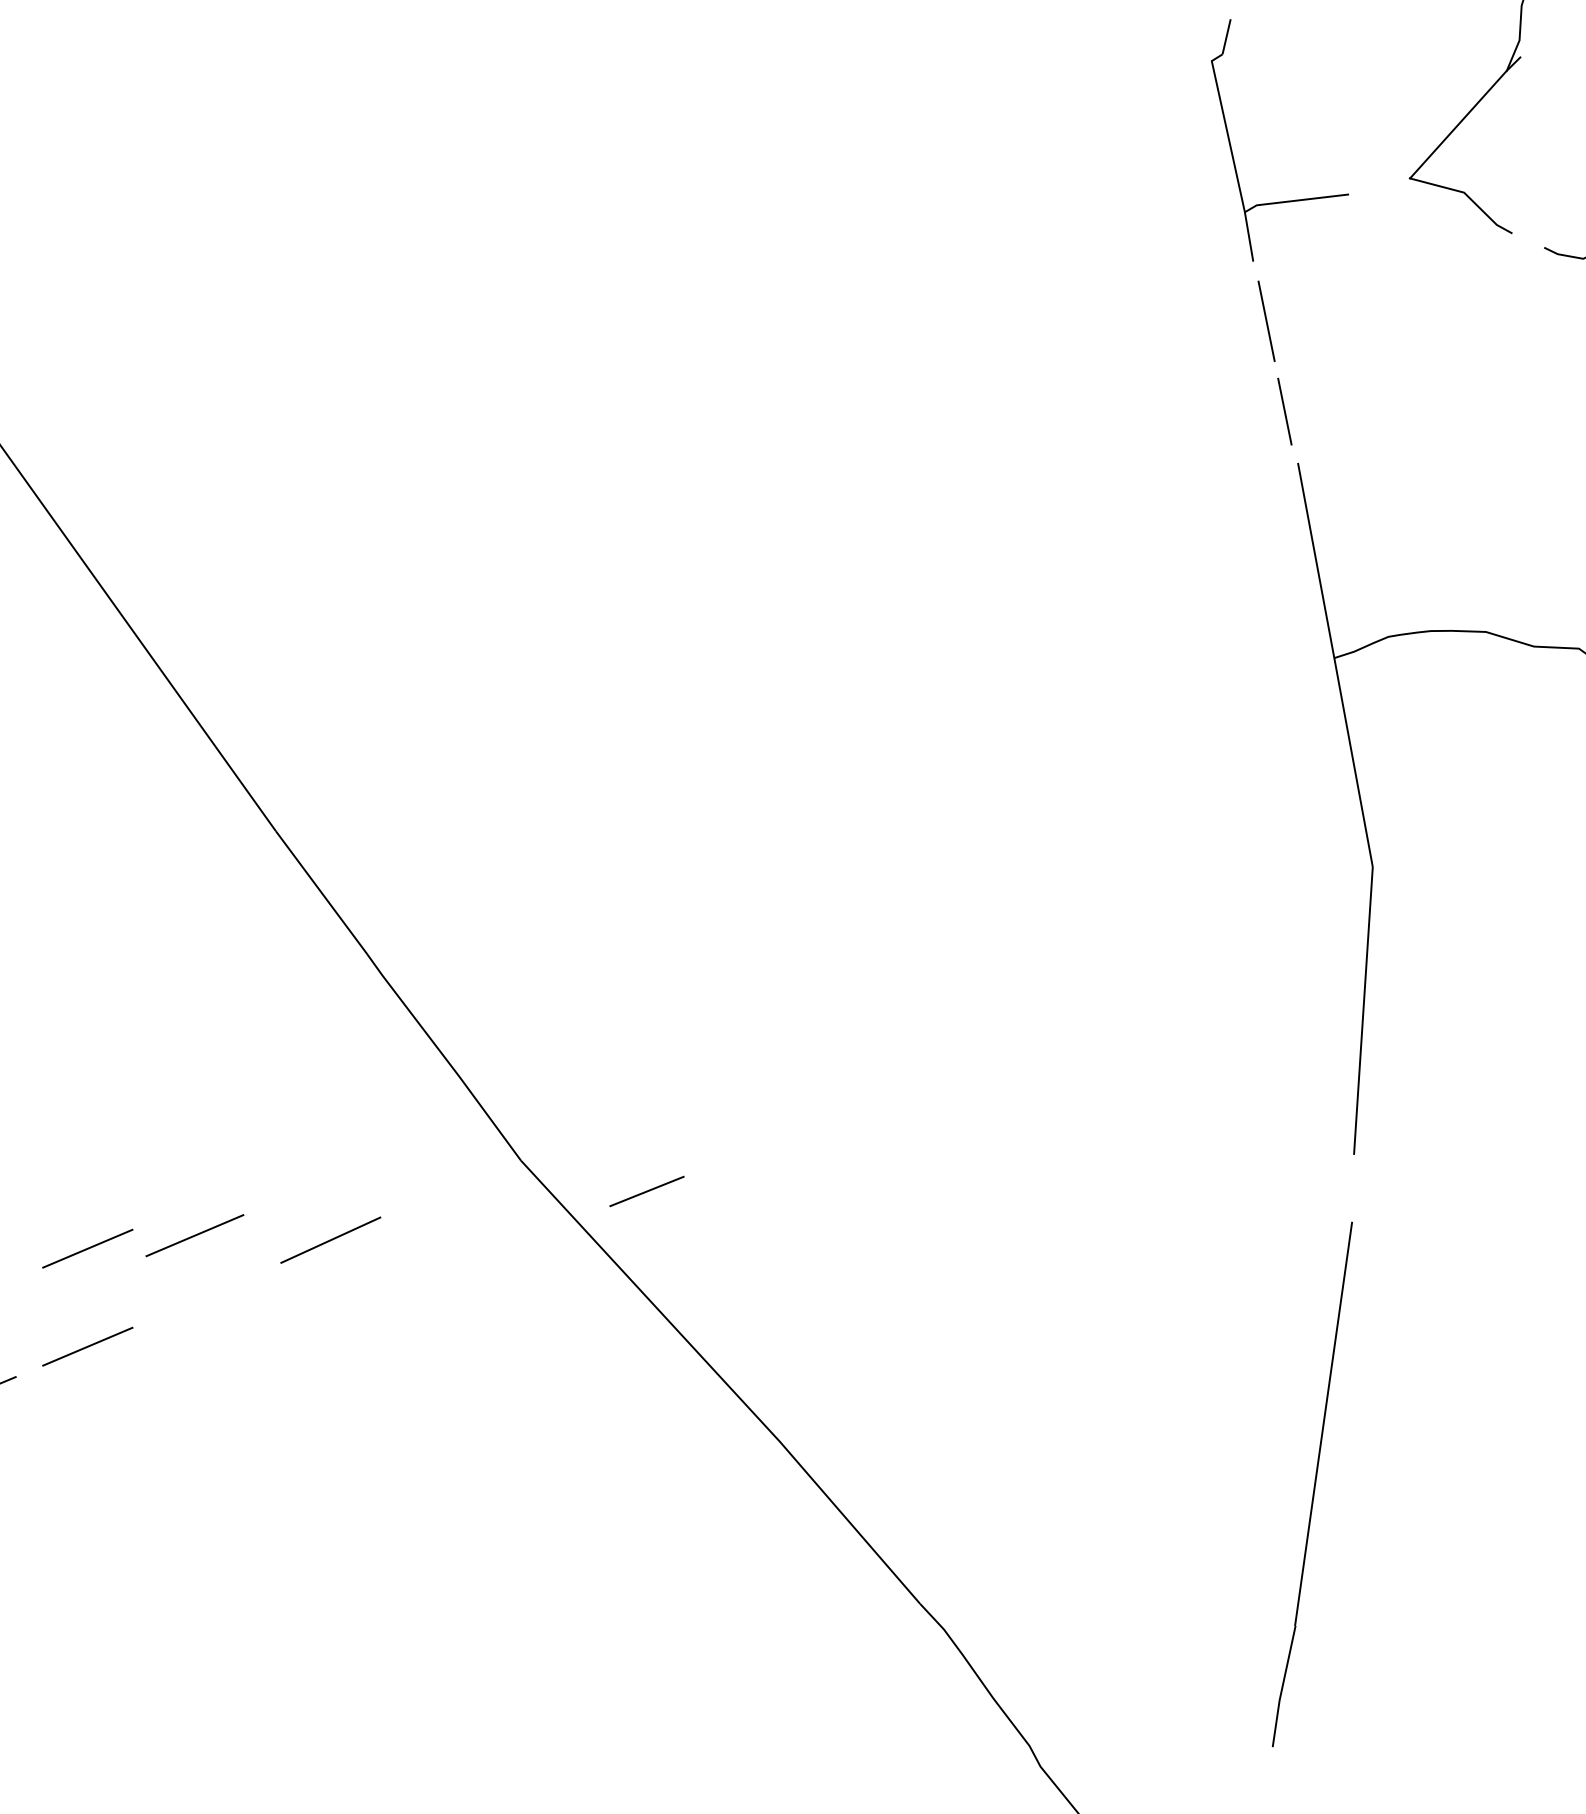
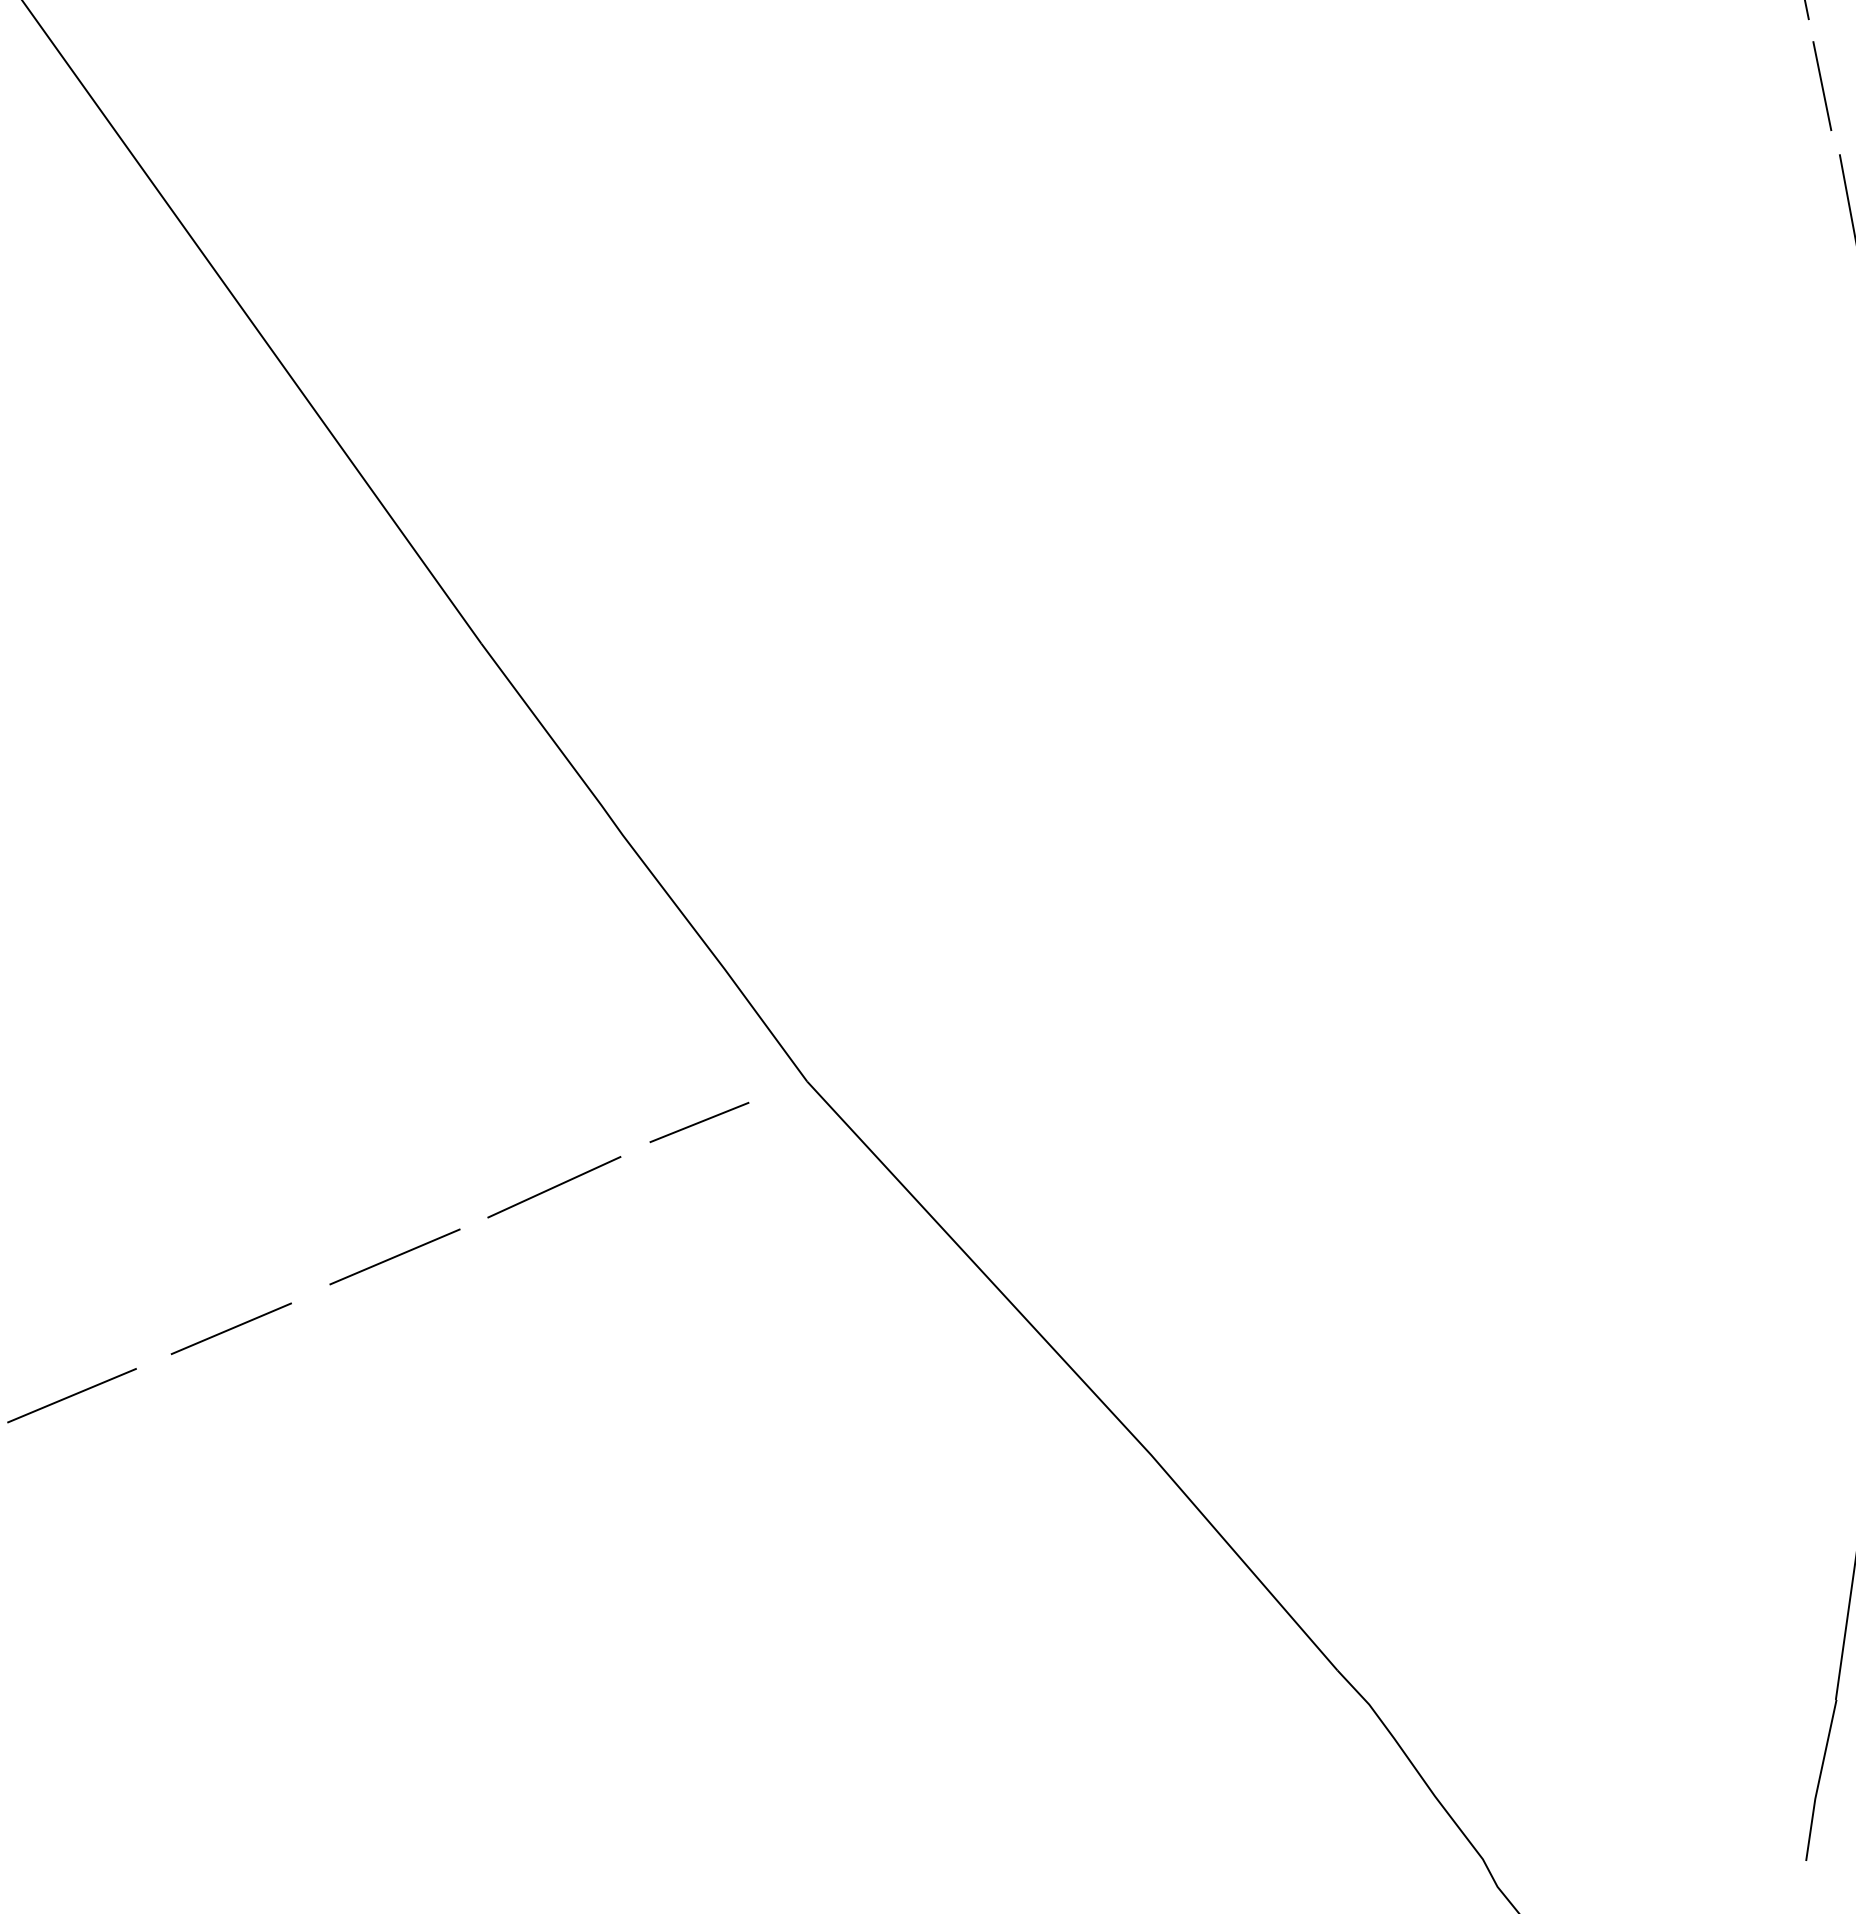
line: (646, 1191) -> (698, 1122), moved
line: (194, 1235) -> (394, 1256), moved
line: (87, 1248) -> (230, 1198), removed

